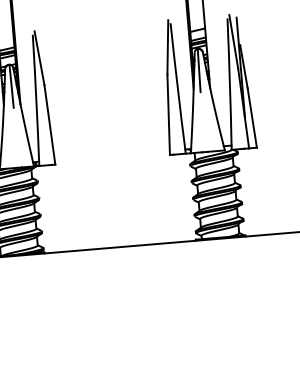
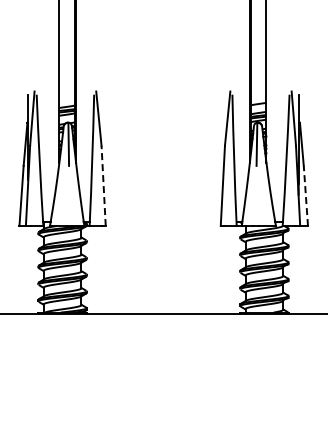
line: (251, 117) -> (305, 195), solid -> dashed
line: (49, 124) -> (103, 185), solid -> dashed

